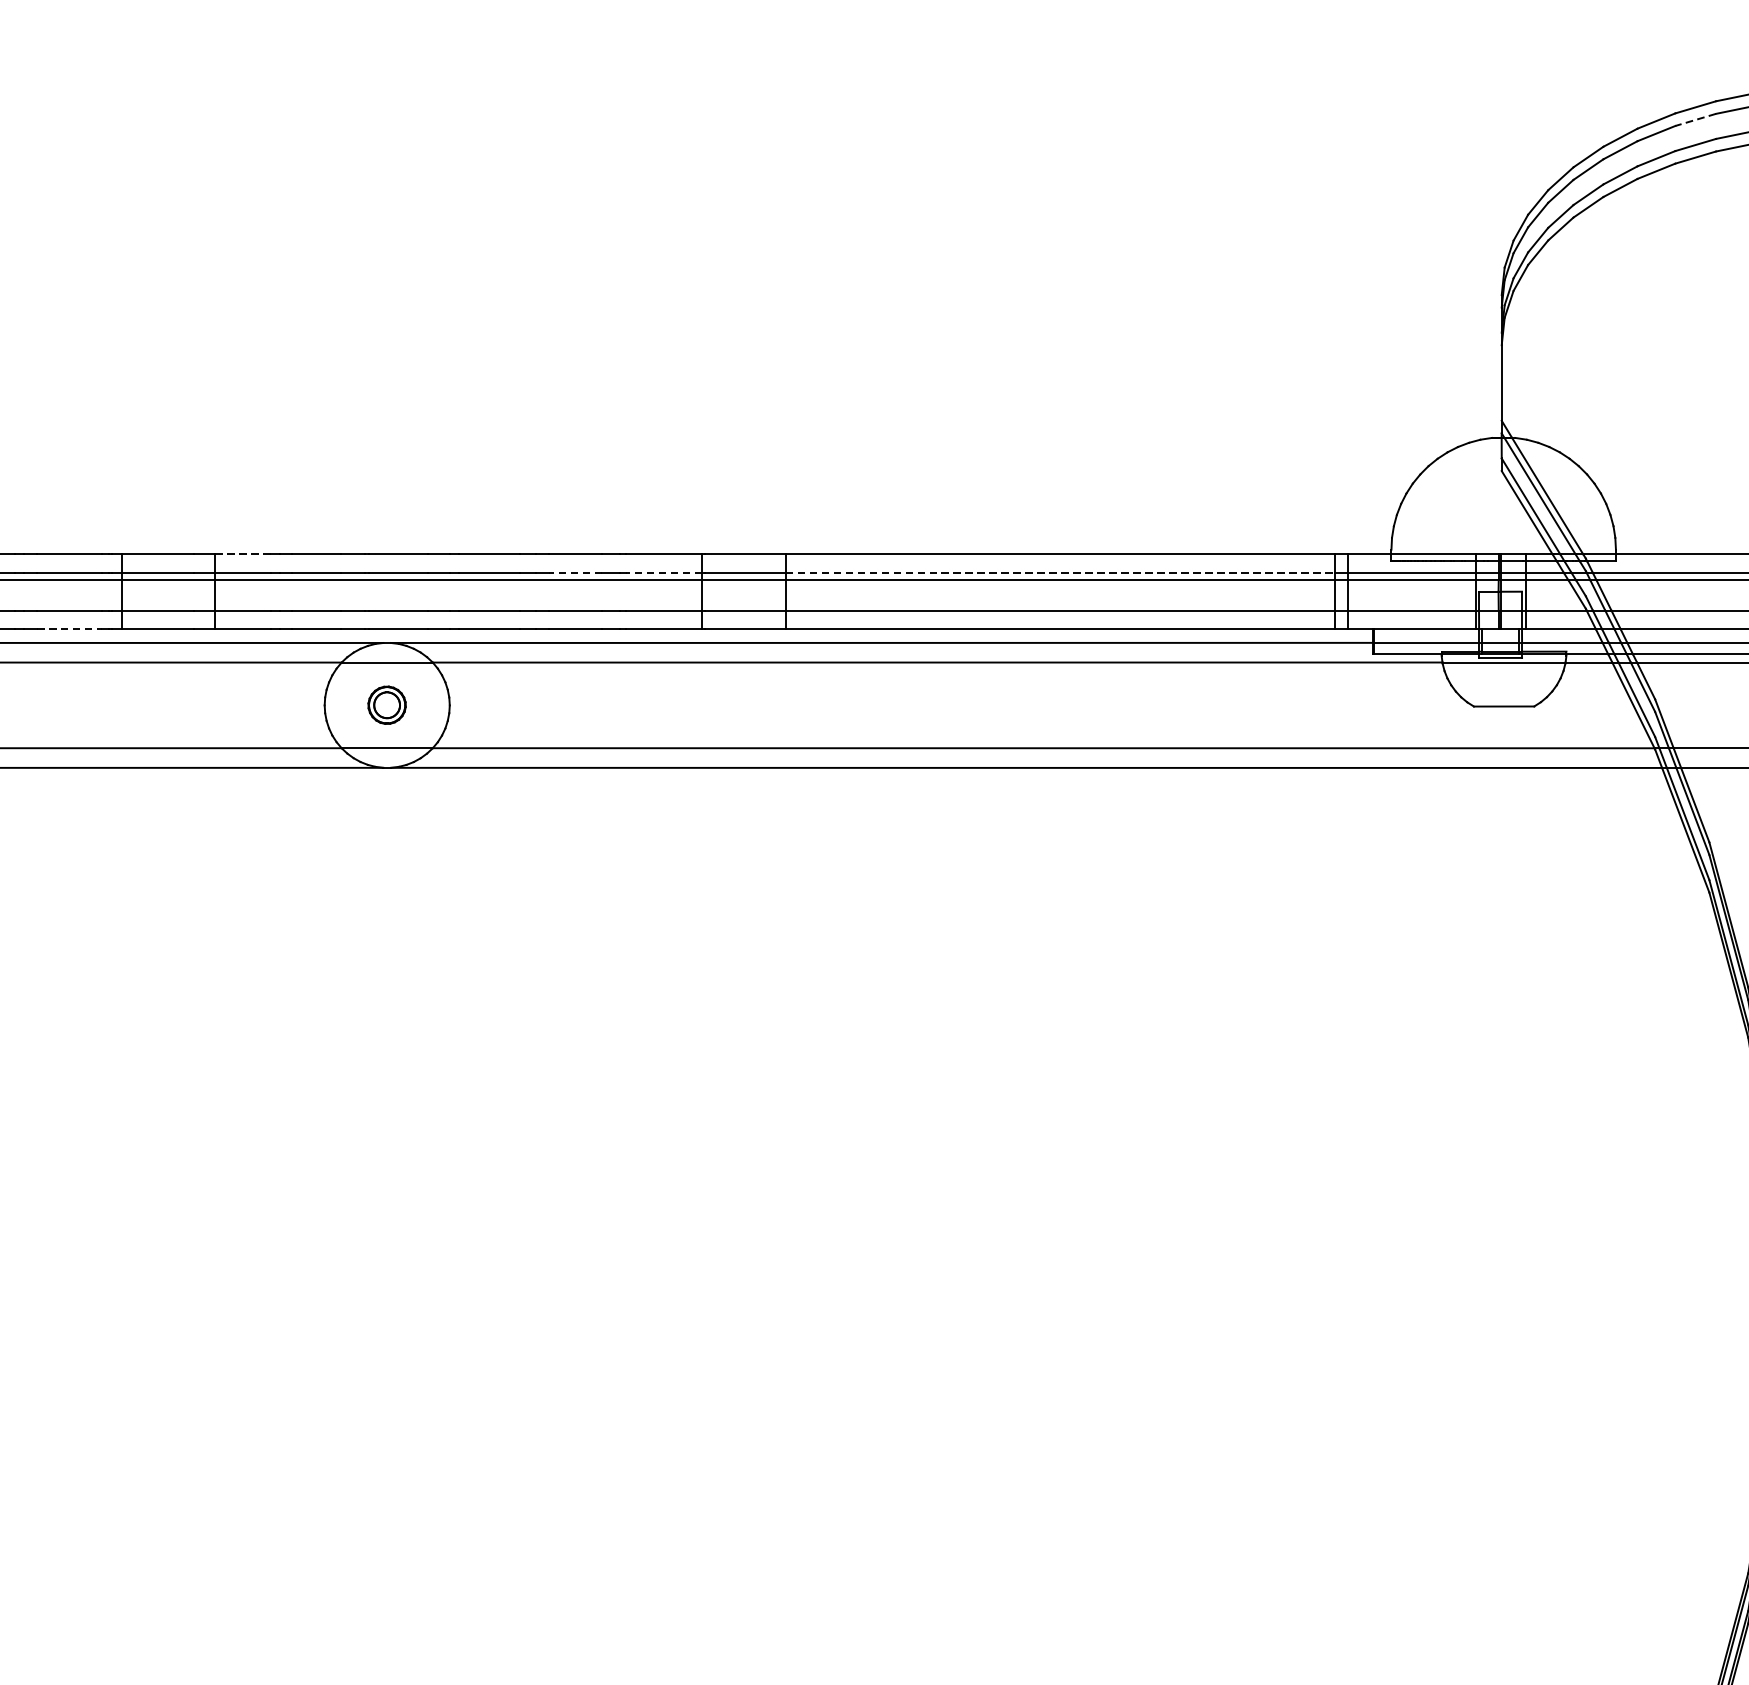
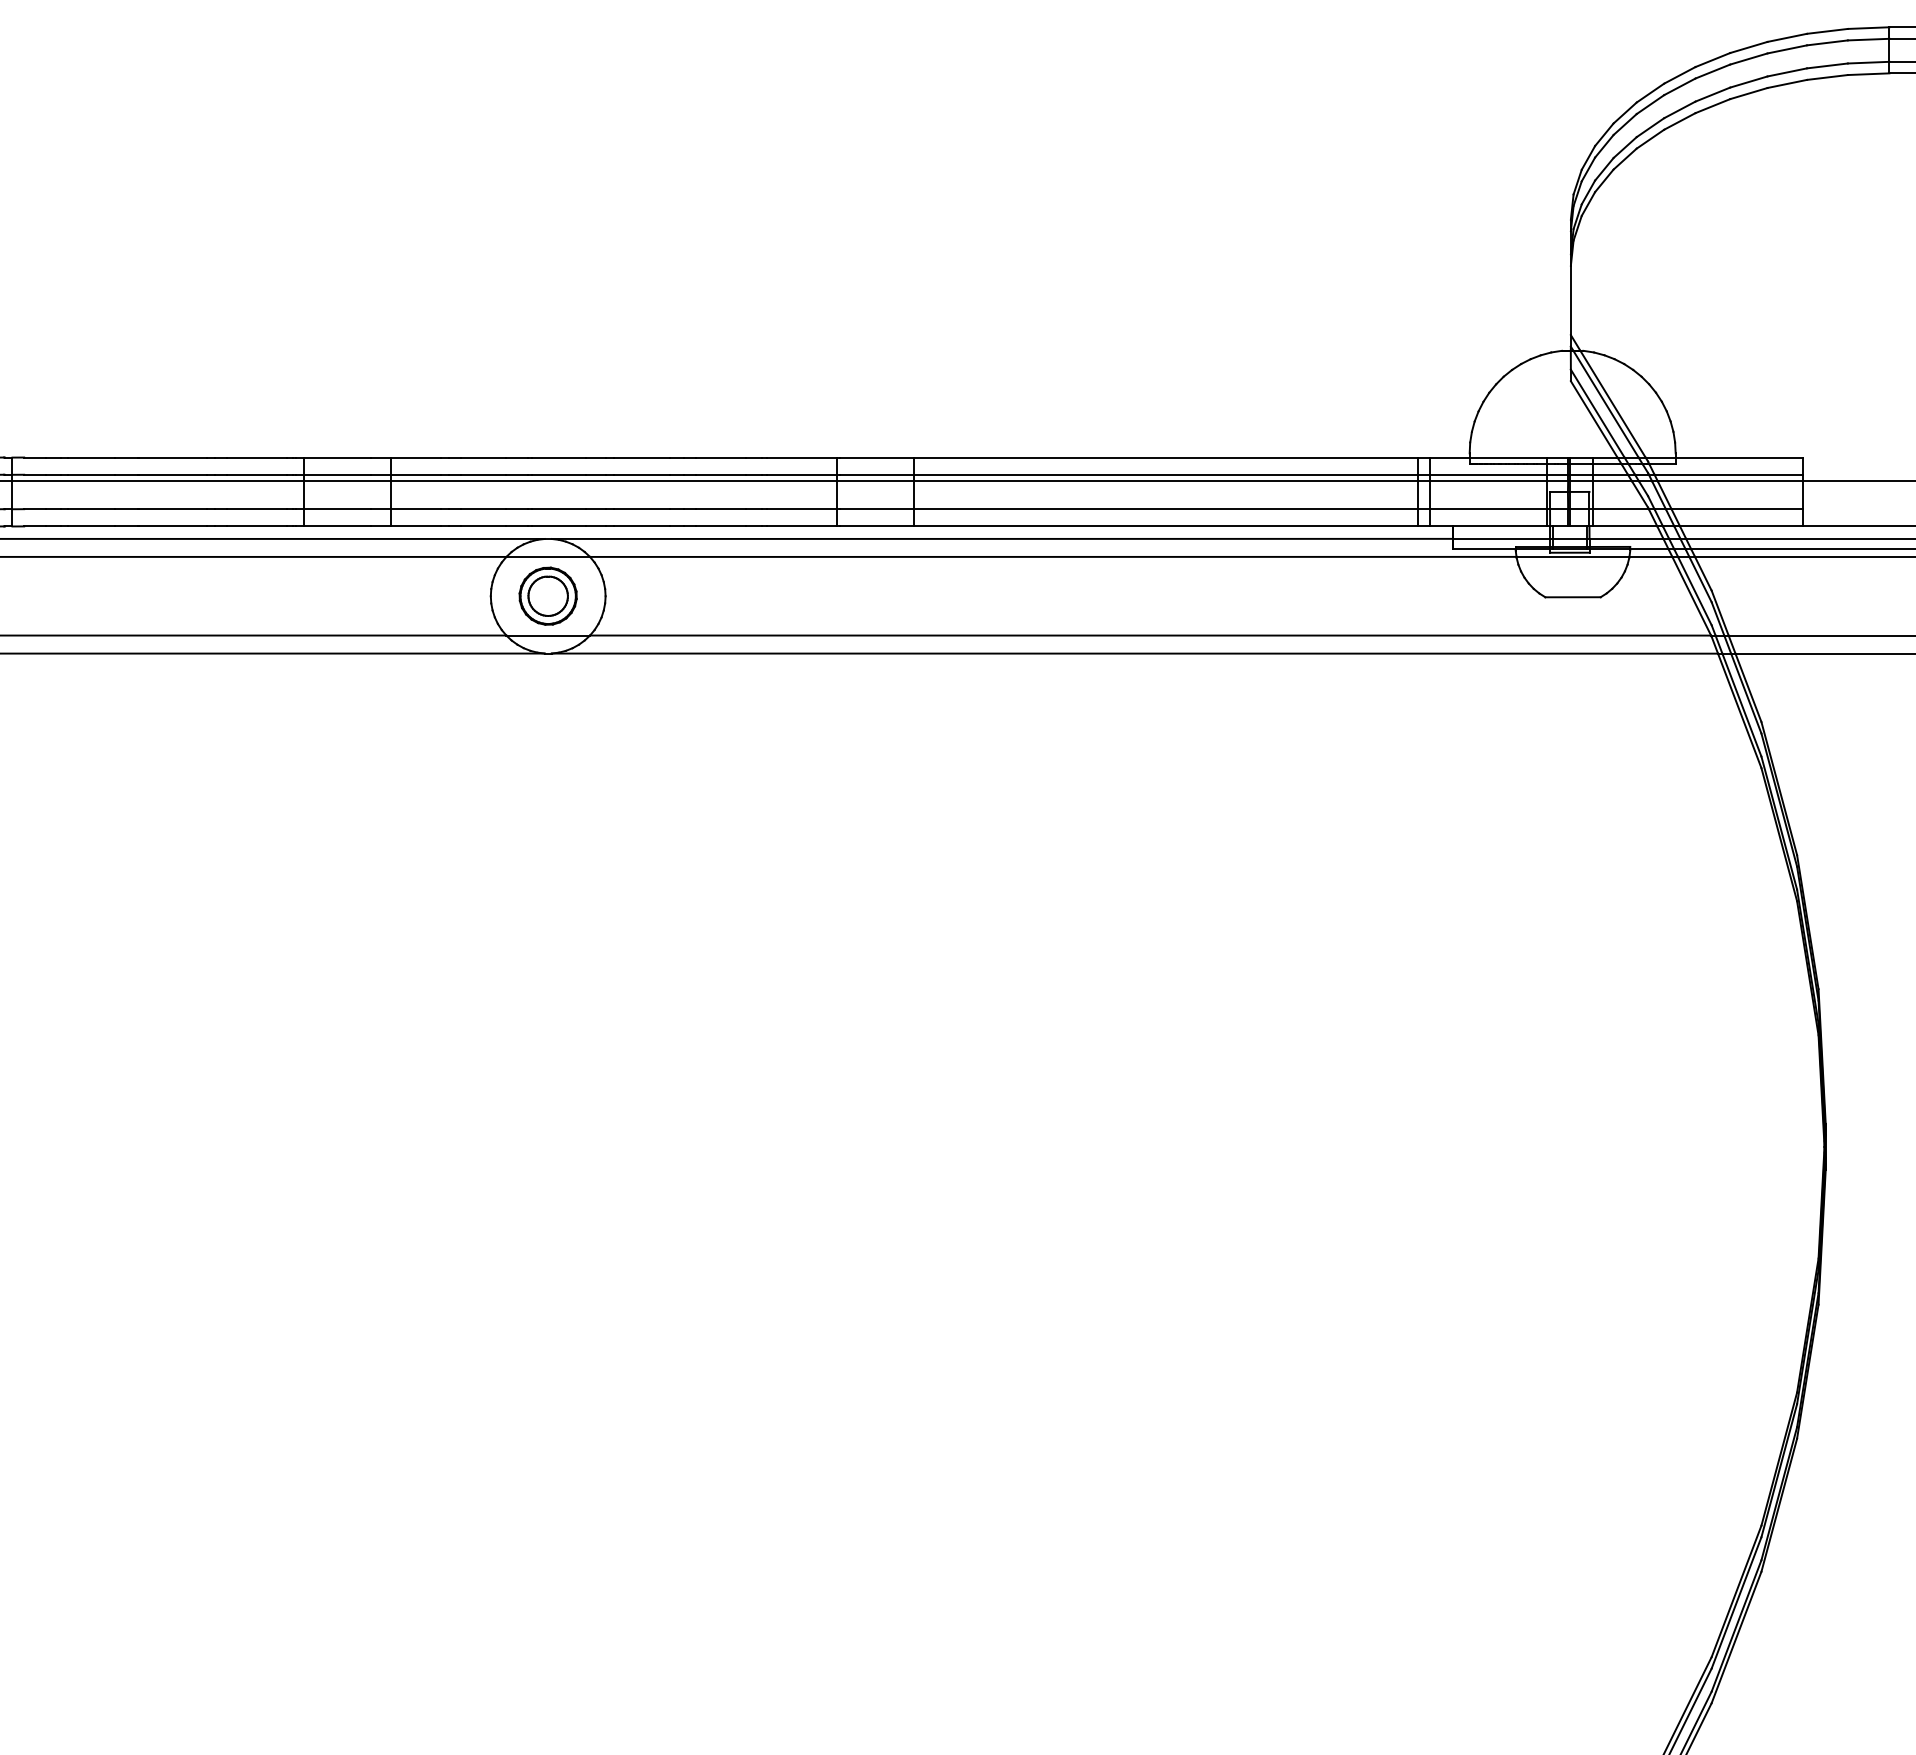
line: (1695, 120) -> (1748, 59), dashed -> solid
line: (243, 554) -> (416, 457), dashed -> solid
line: (574, 572) -> (720, 474), dashed -> solid
line: (663, 572) -> (801, 474), dashed -> solid
line: (1061, 572) -> (1166, 474), dashed -> solid
line: (70, 629) -> (257, 526), dashed -> solid
part: (386, 704) -> (547, 595), size x1.67

